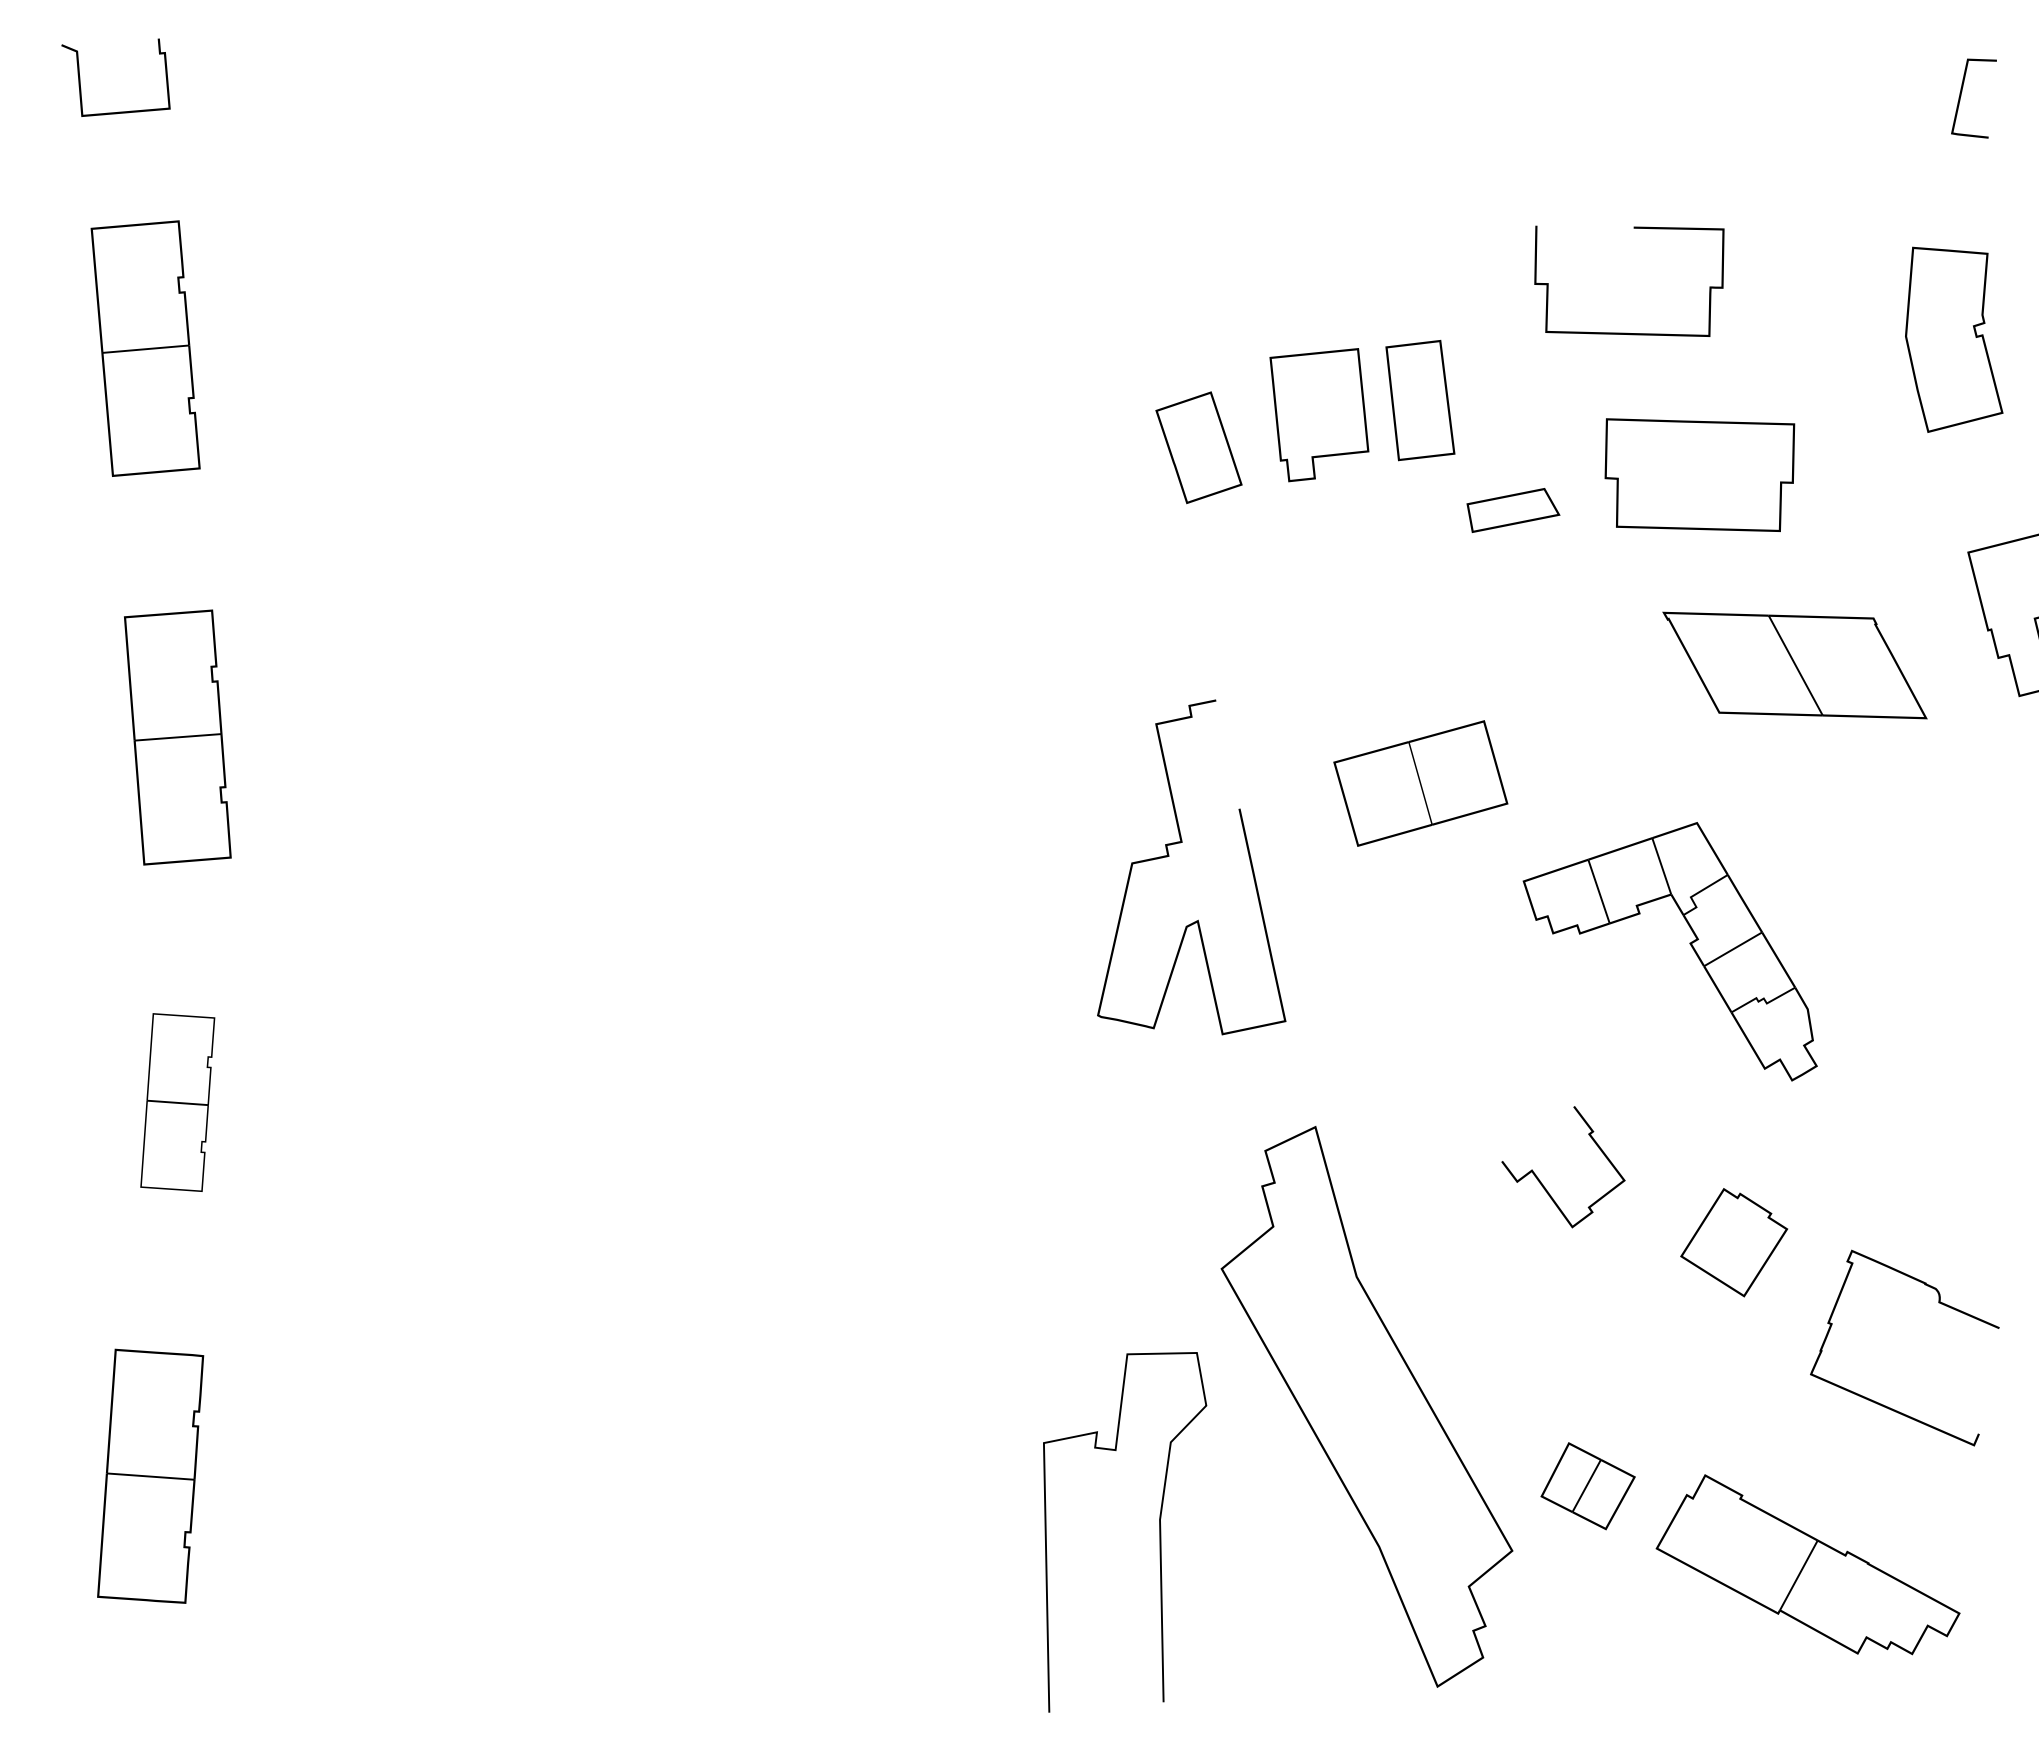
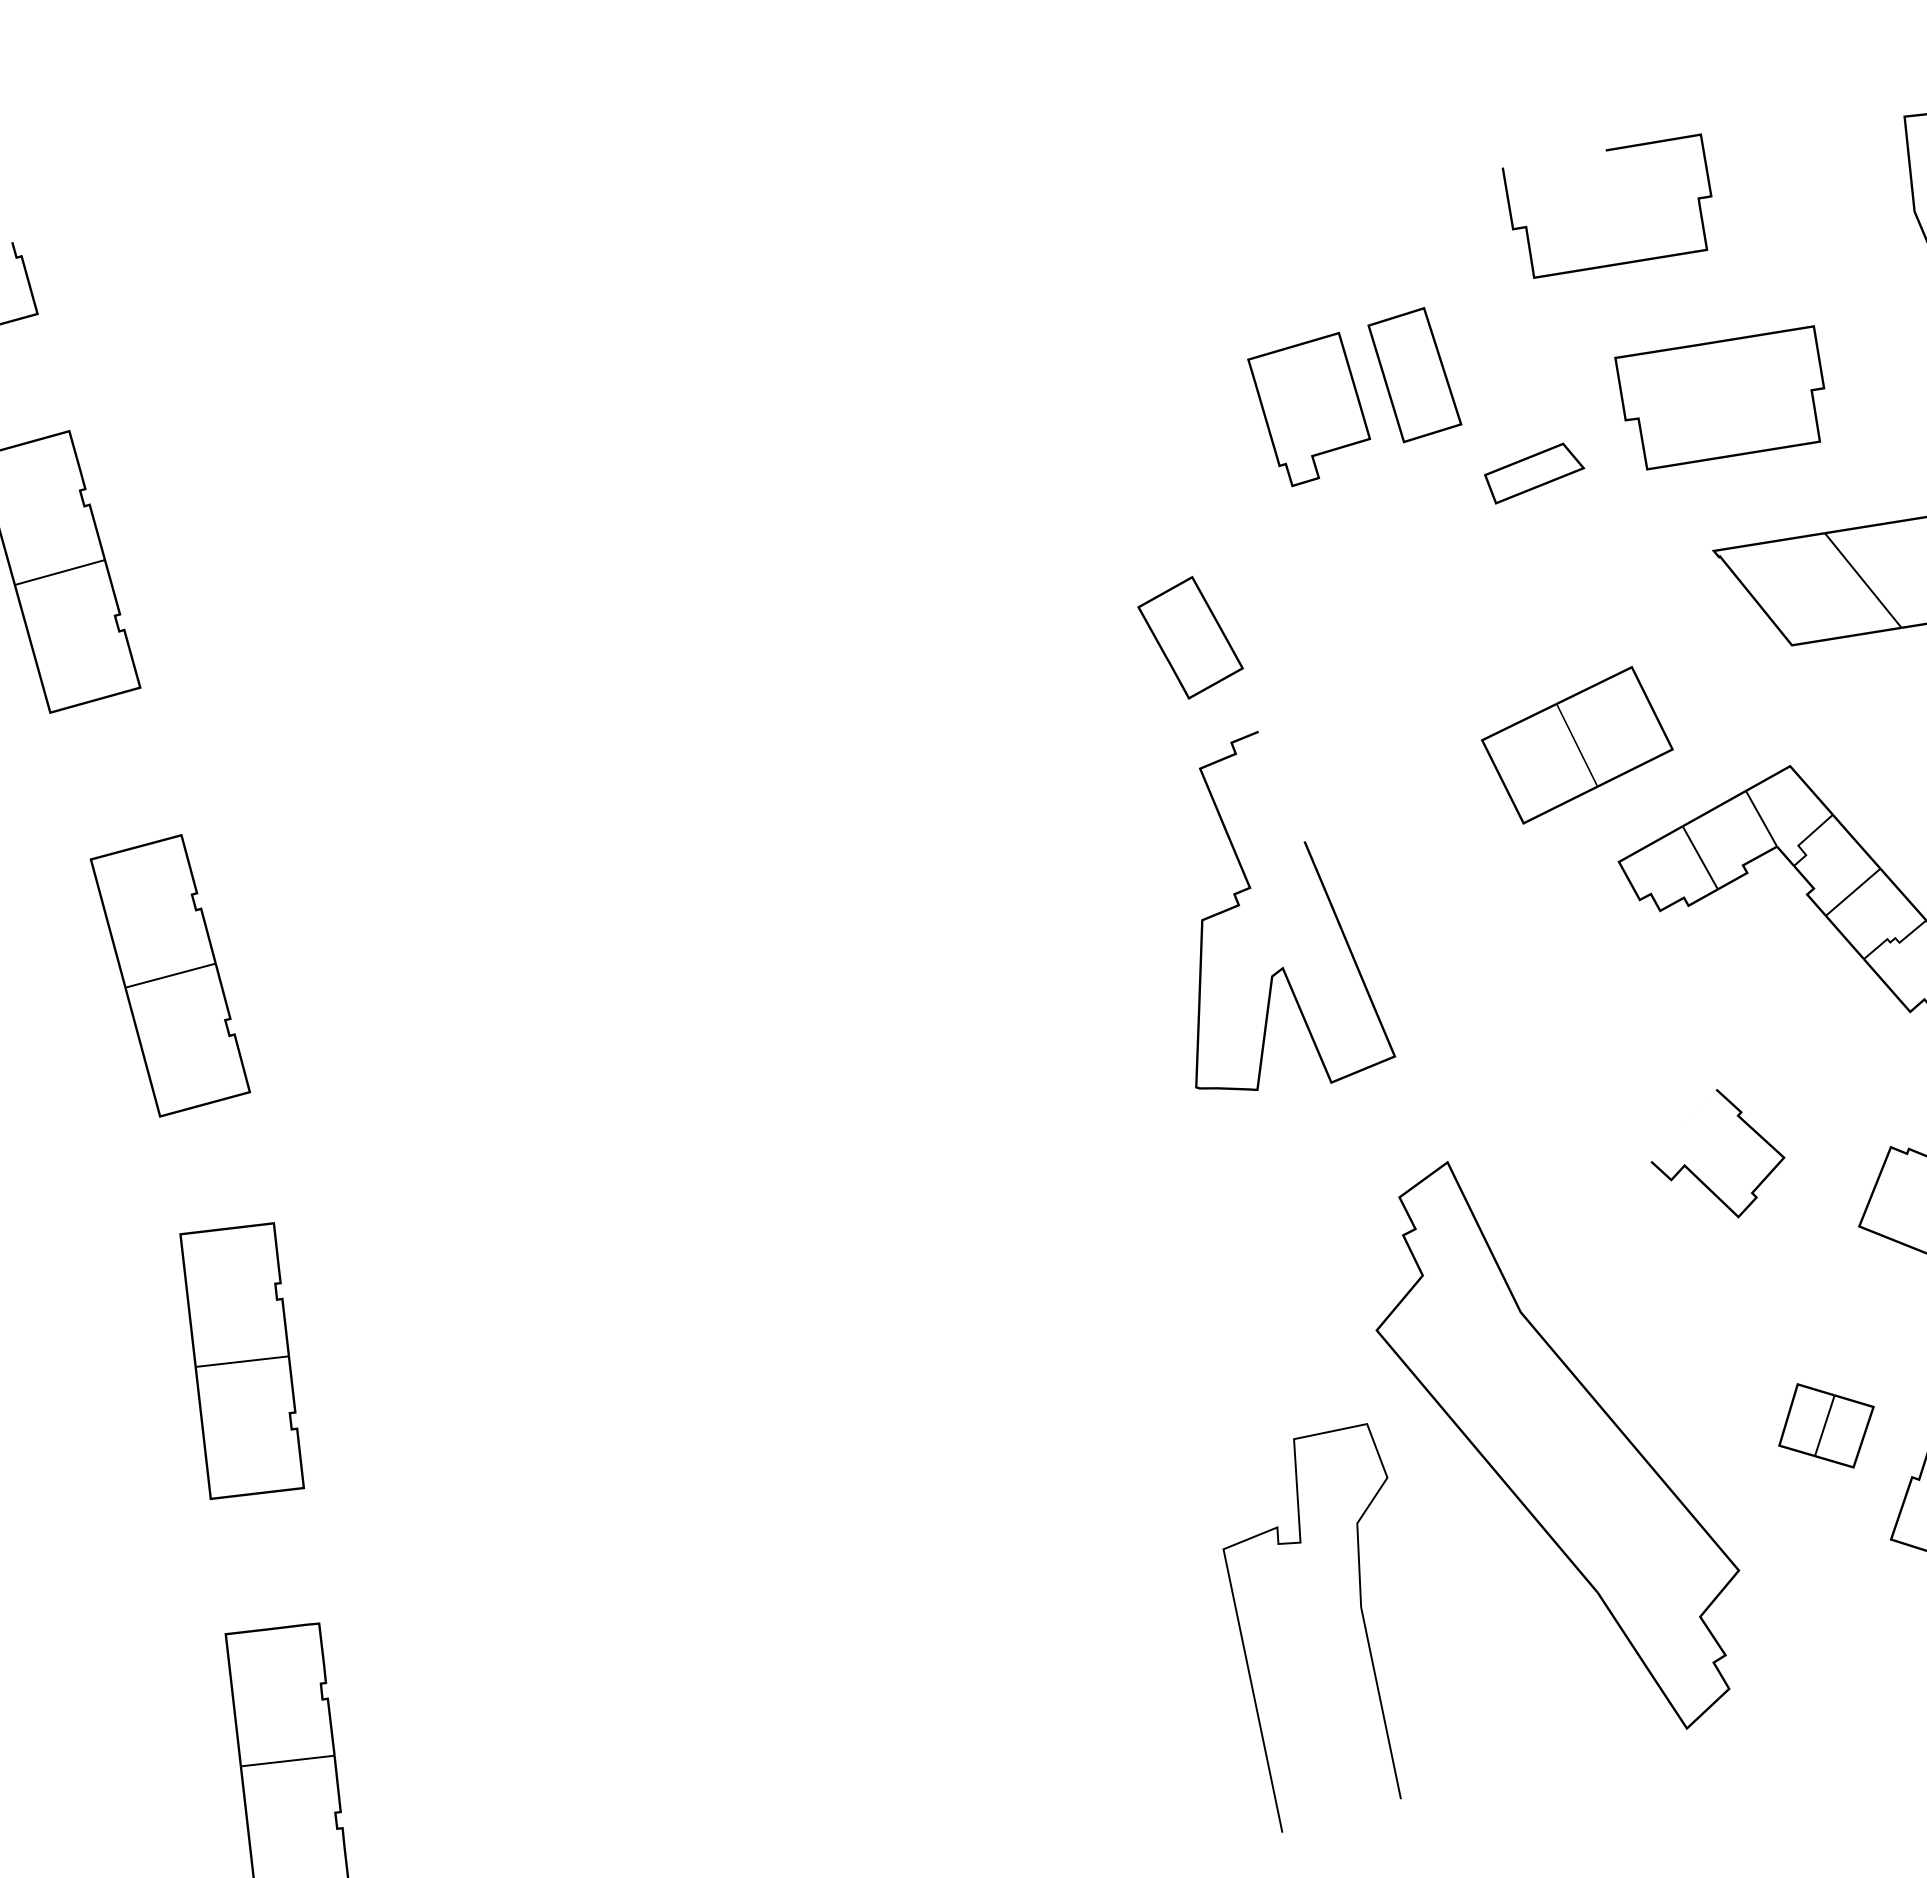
part: (1198, 447) -> (1190, 637), moved
part: (1420, 783) -> (1577, 745), moved
part: (177, 1102) -> (242, 1361), size x1.43
part: (1587, 1486) -> (1825, 1426), moved

